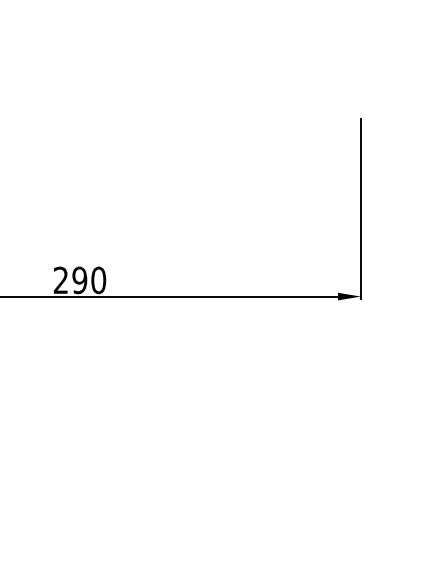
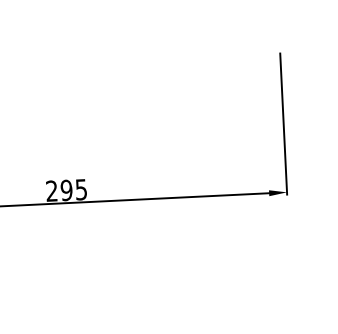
text: (98, 280) -> (81, 189), 290 -> 295

